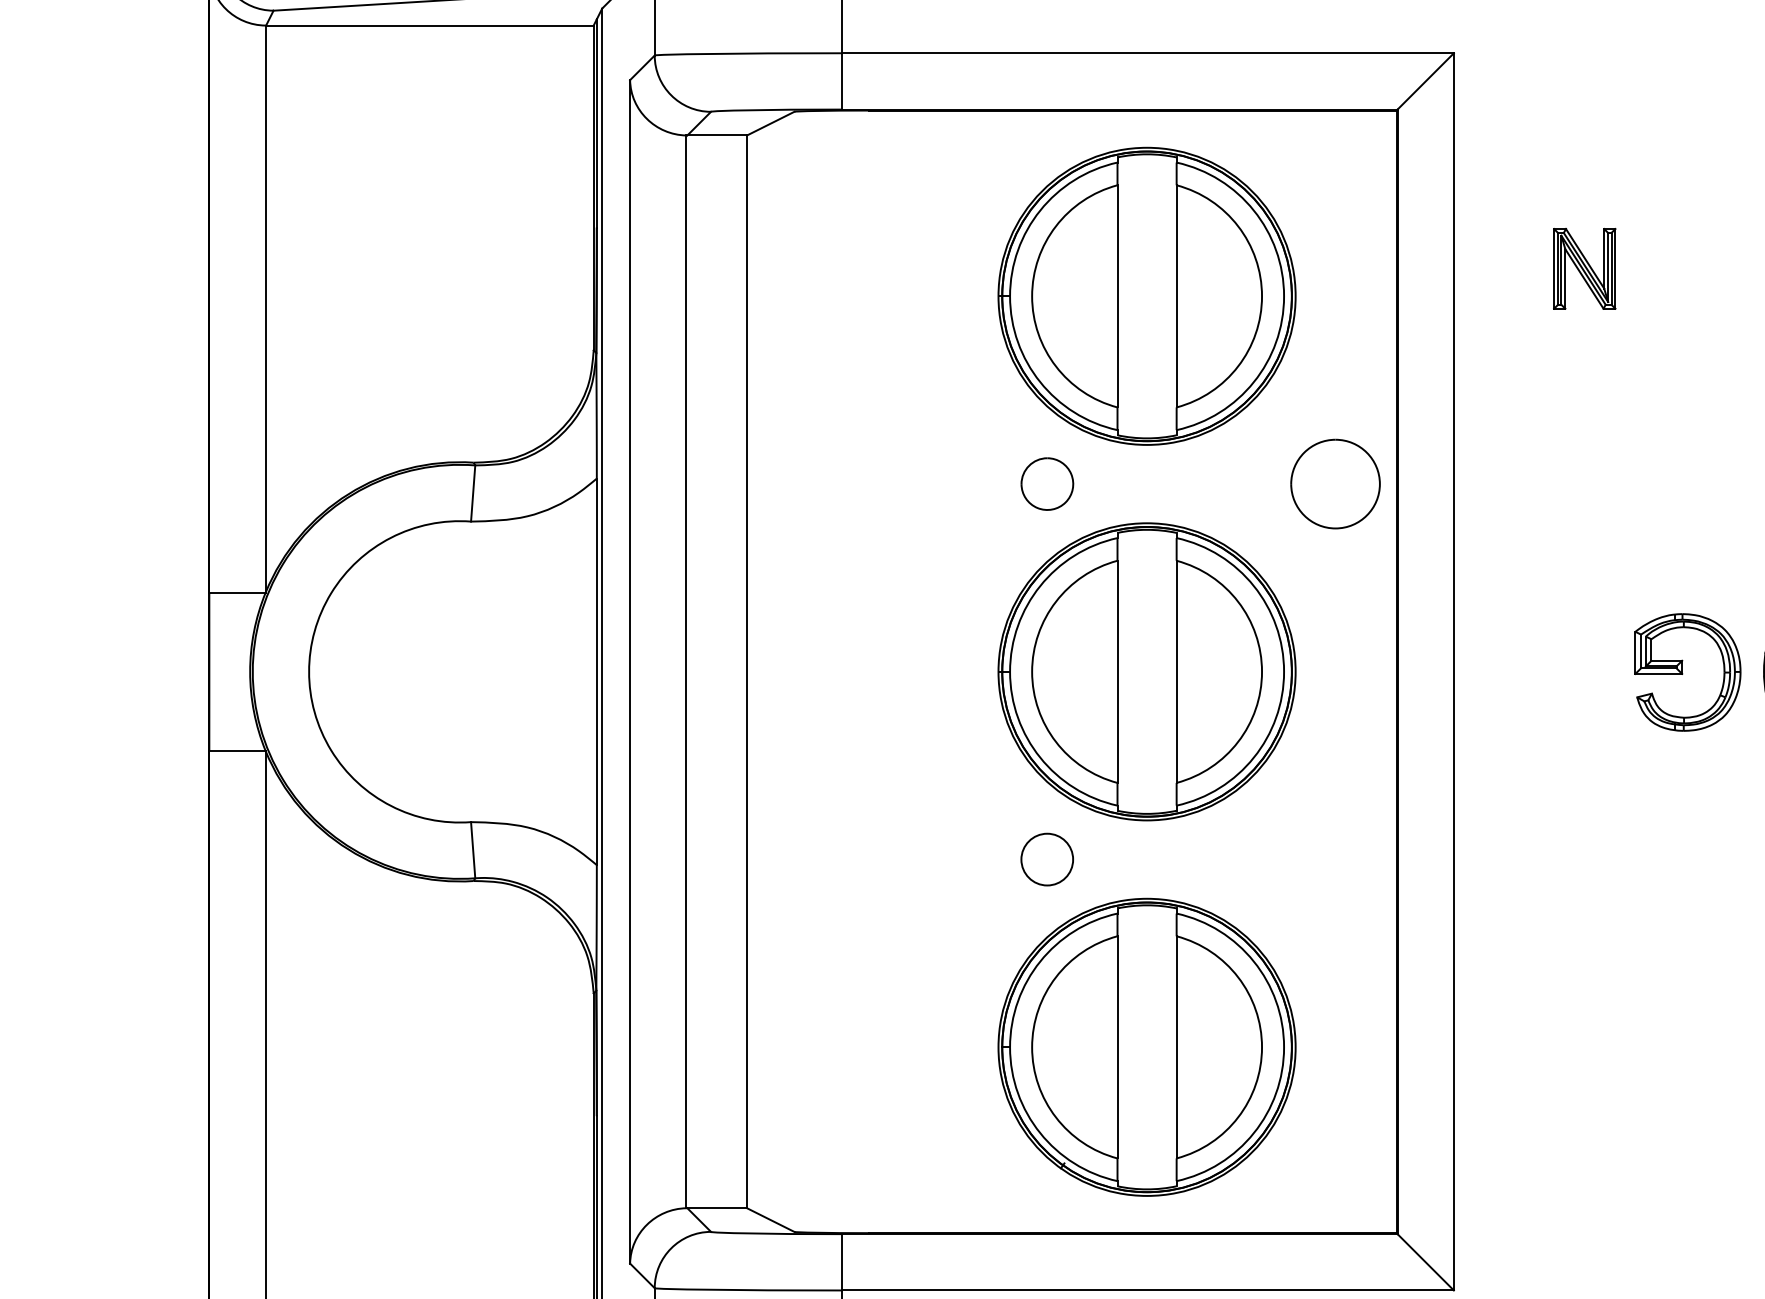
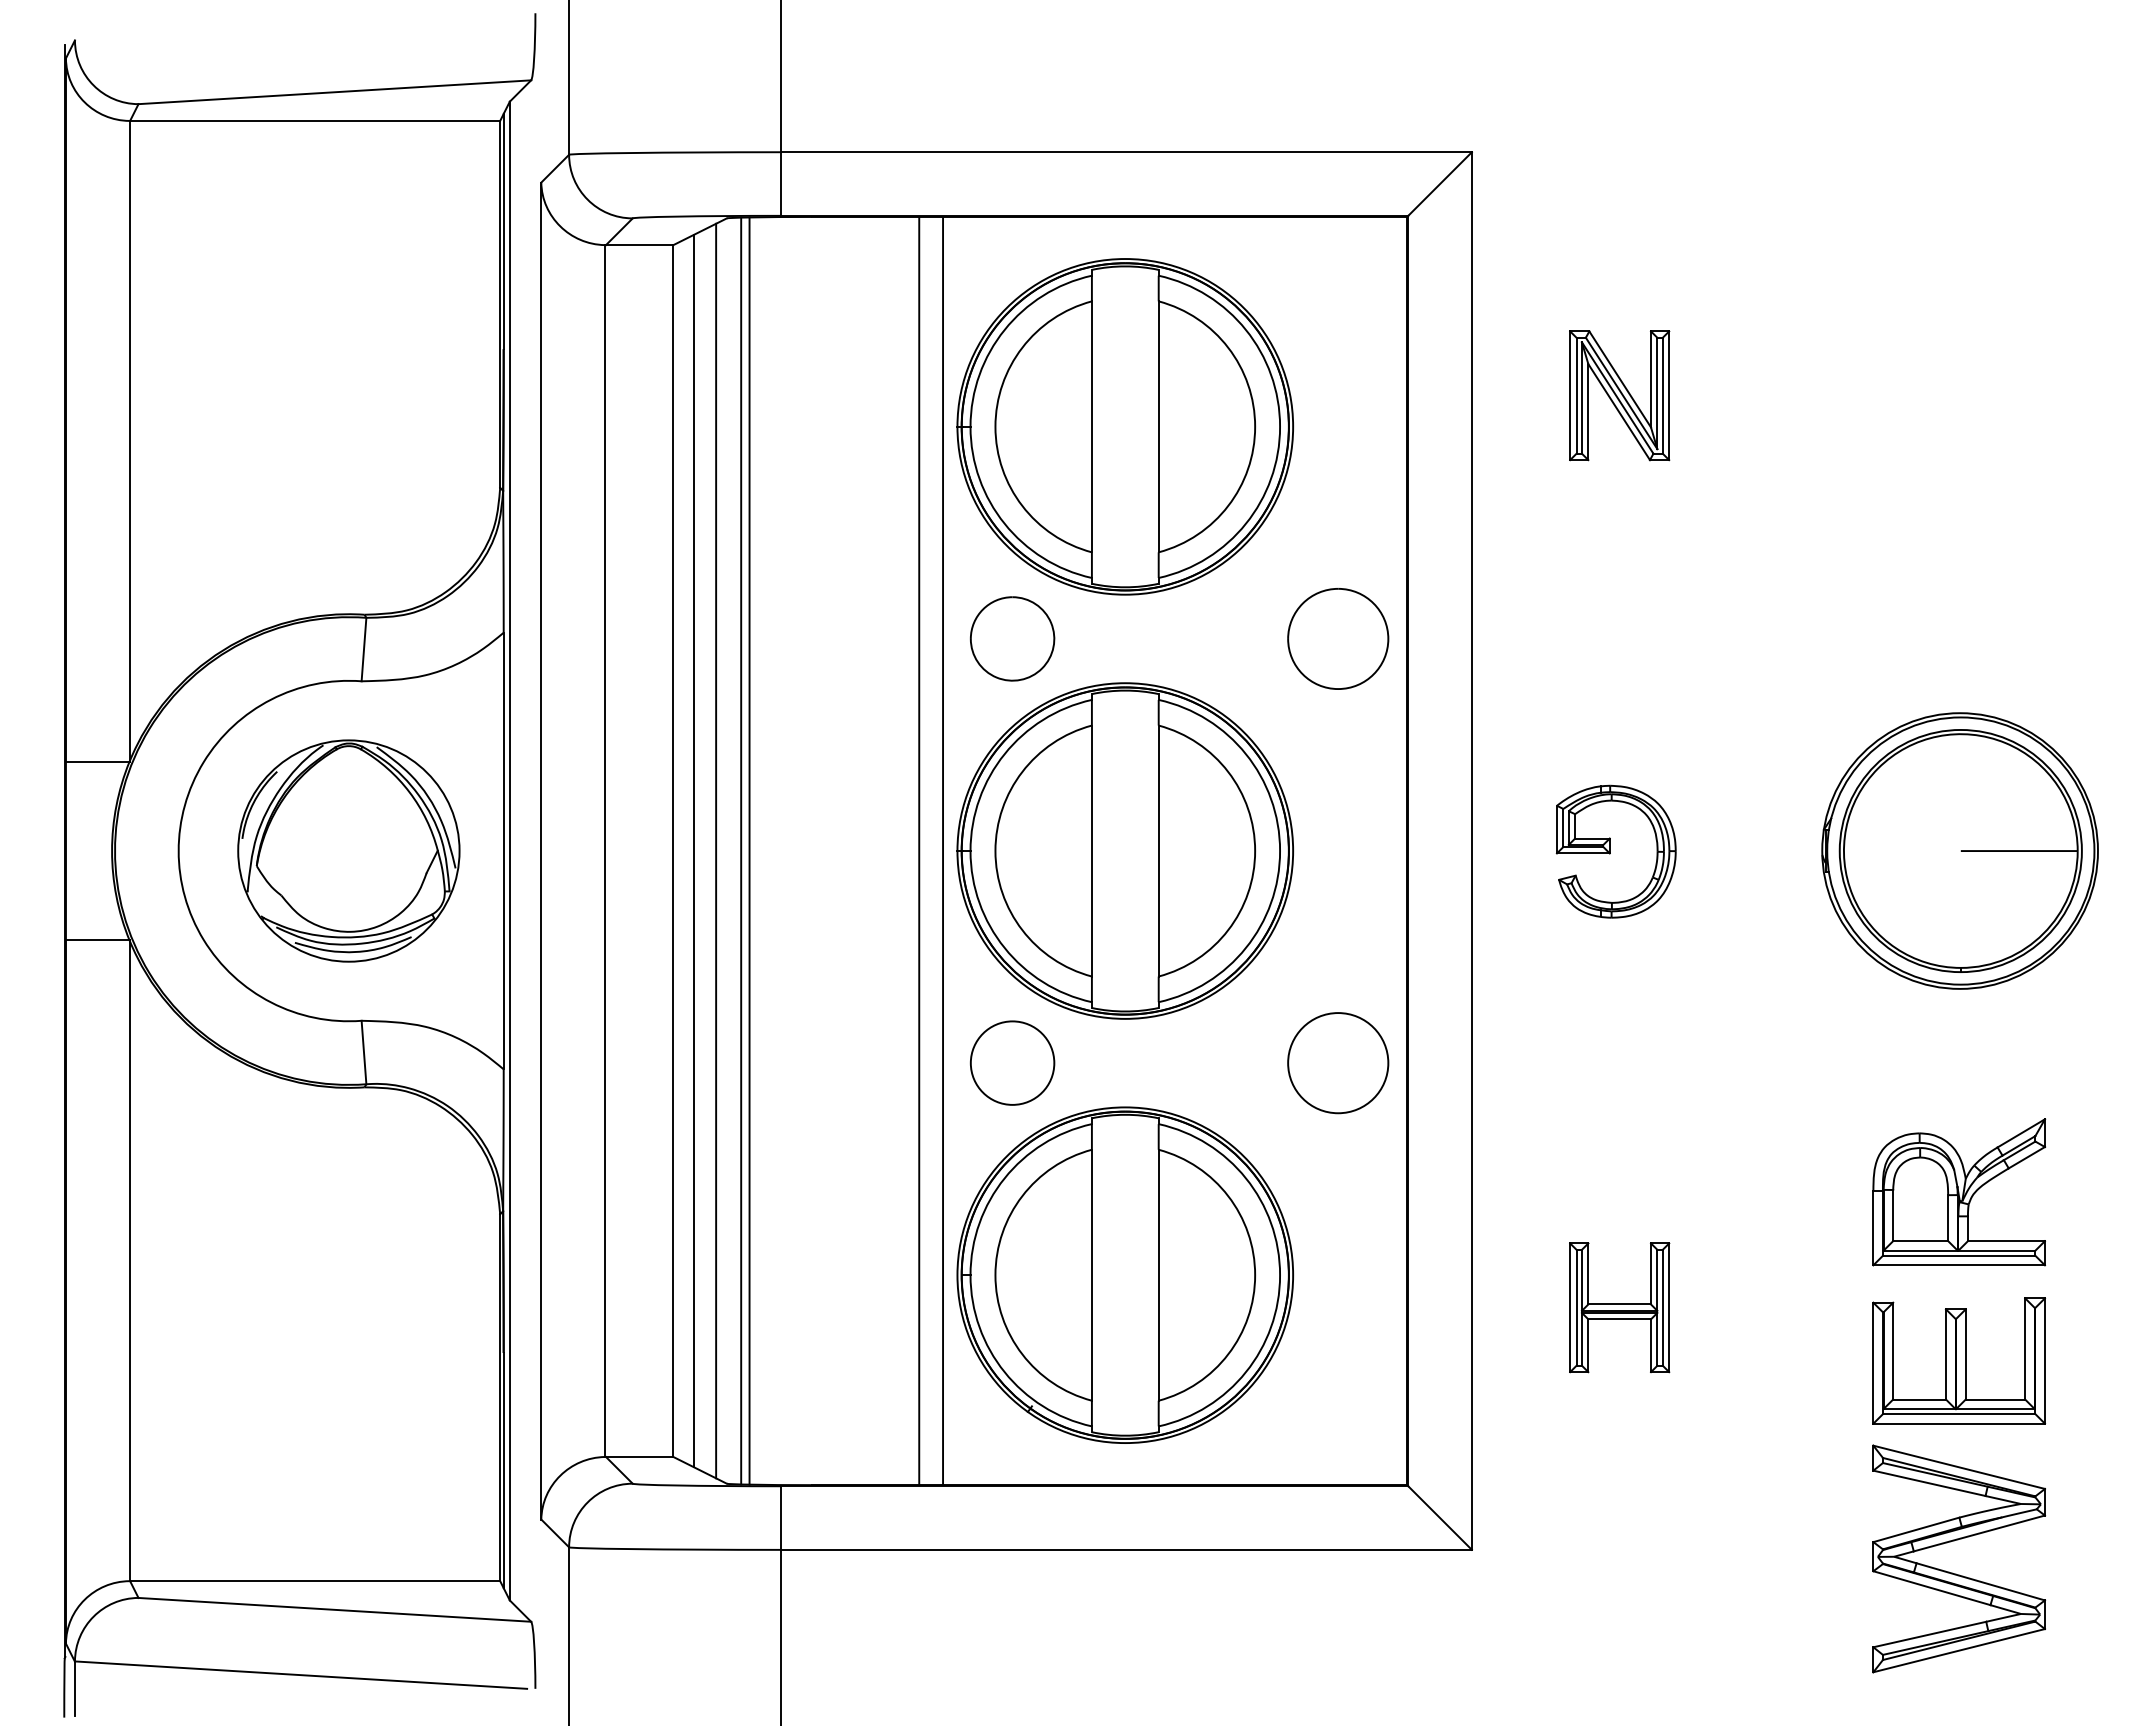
part: (1584, 268) -> (1619, 395), size x1.43
part: (1047, 483) -> (1012, 638), size x1.43
part: (459, 671) -> (348, 850), added
line: (785, 671) -> (716, 850), added
line: (807, 671) -> (741, 850), added
line: (814, 671) -> (749, 850), added
line: (964, 671) -> (919, 850), added
line: (986, 671) -> (943, 850), added
line: (764, 672) -> (693, 851), added
part: (1687, 672) -> (1615, 851), moved
circle: (1047, 859) -> (1012, 1062), size x1.43
circle: (1335, 859) -> (1338, 1063), added
part: (1584, 1075) -> (1619, 1307), added

